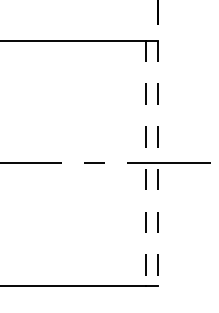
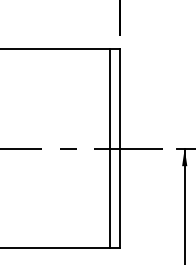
line: (146, 163) -> (110, 148), dashed -> solid
line: (157, 163) -> (119, 148), dashed -> solid

